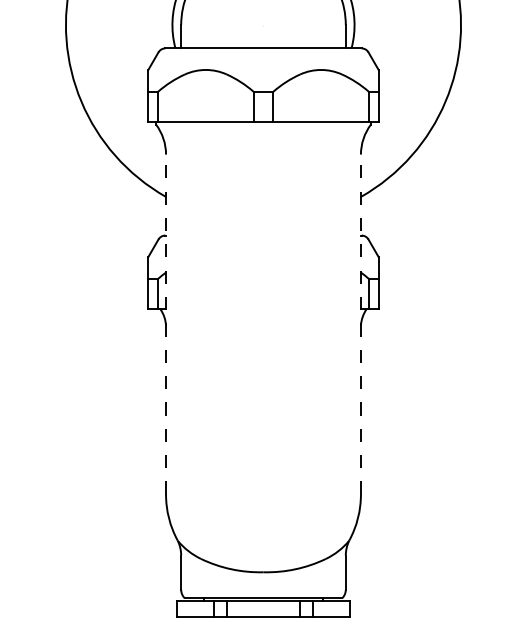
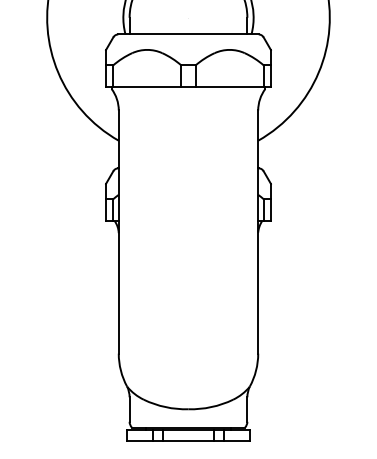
line: (165, 325) -> (118, 232), dashed -> solid
line: (361, 325) -> (258, 232), dashed -> solid

